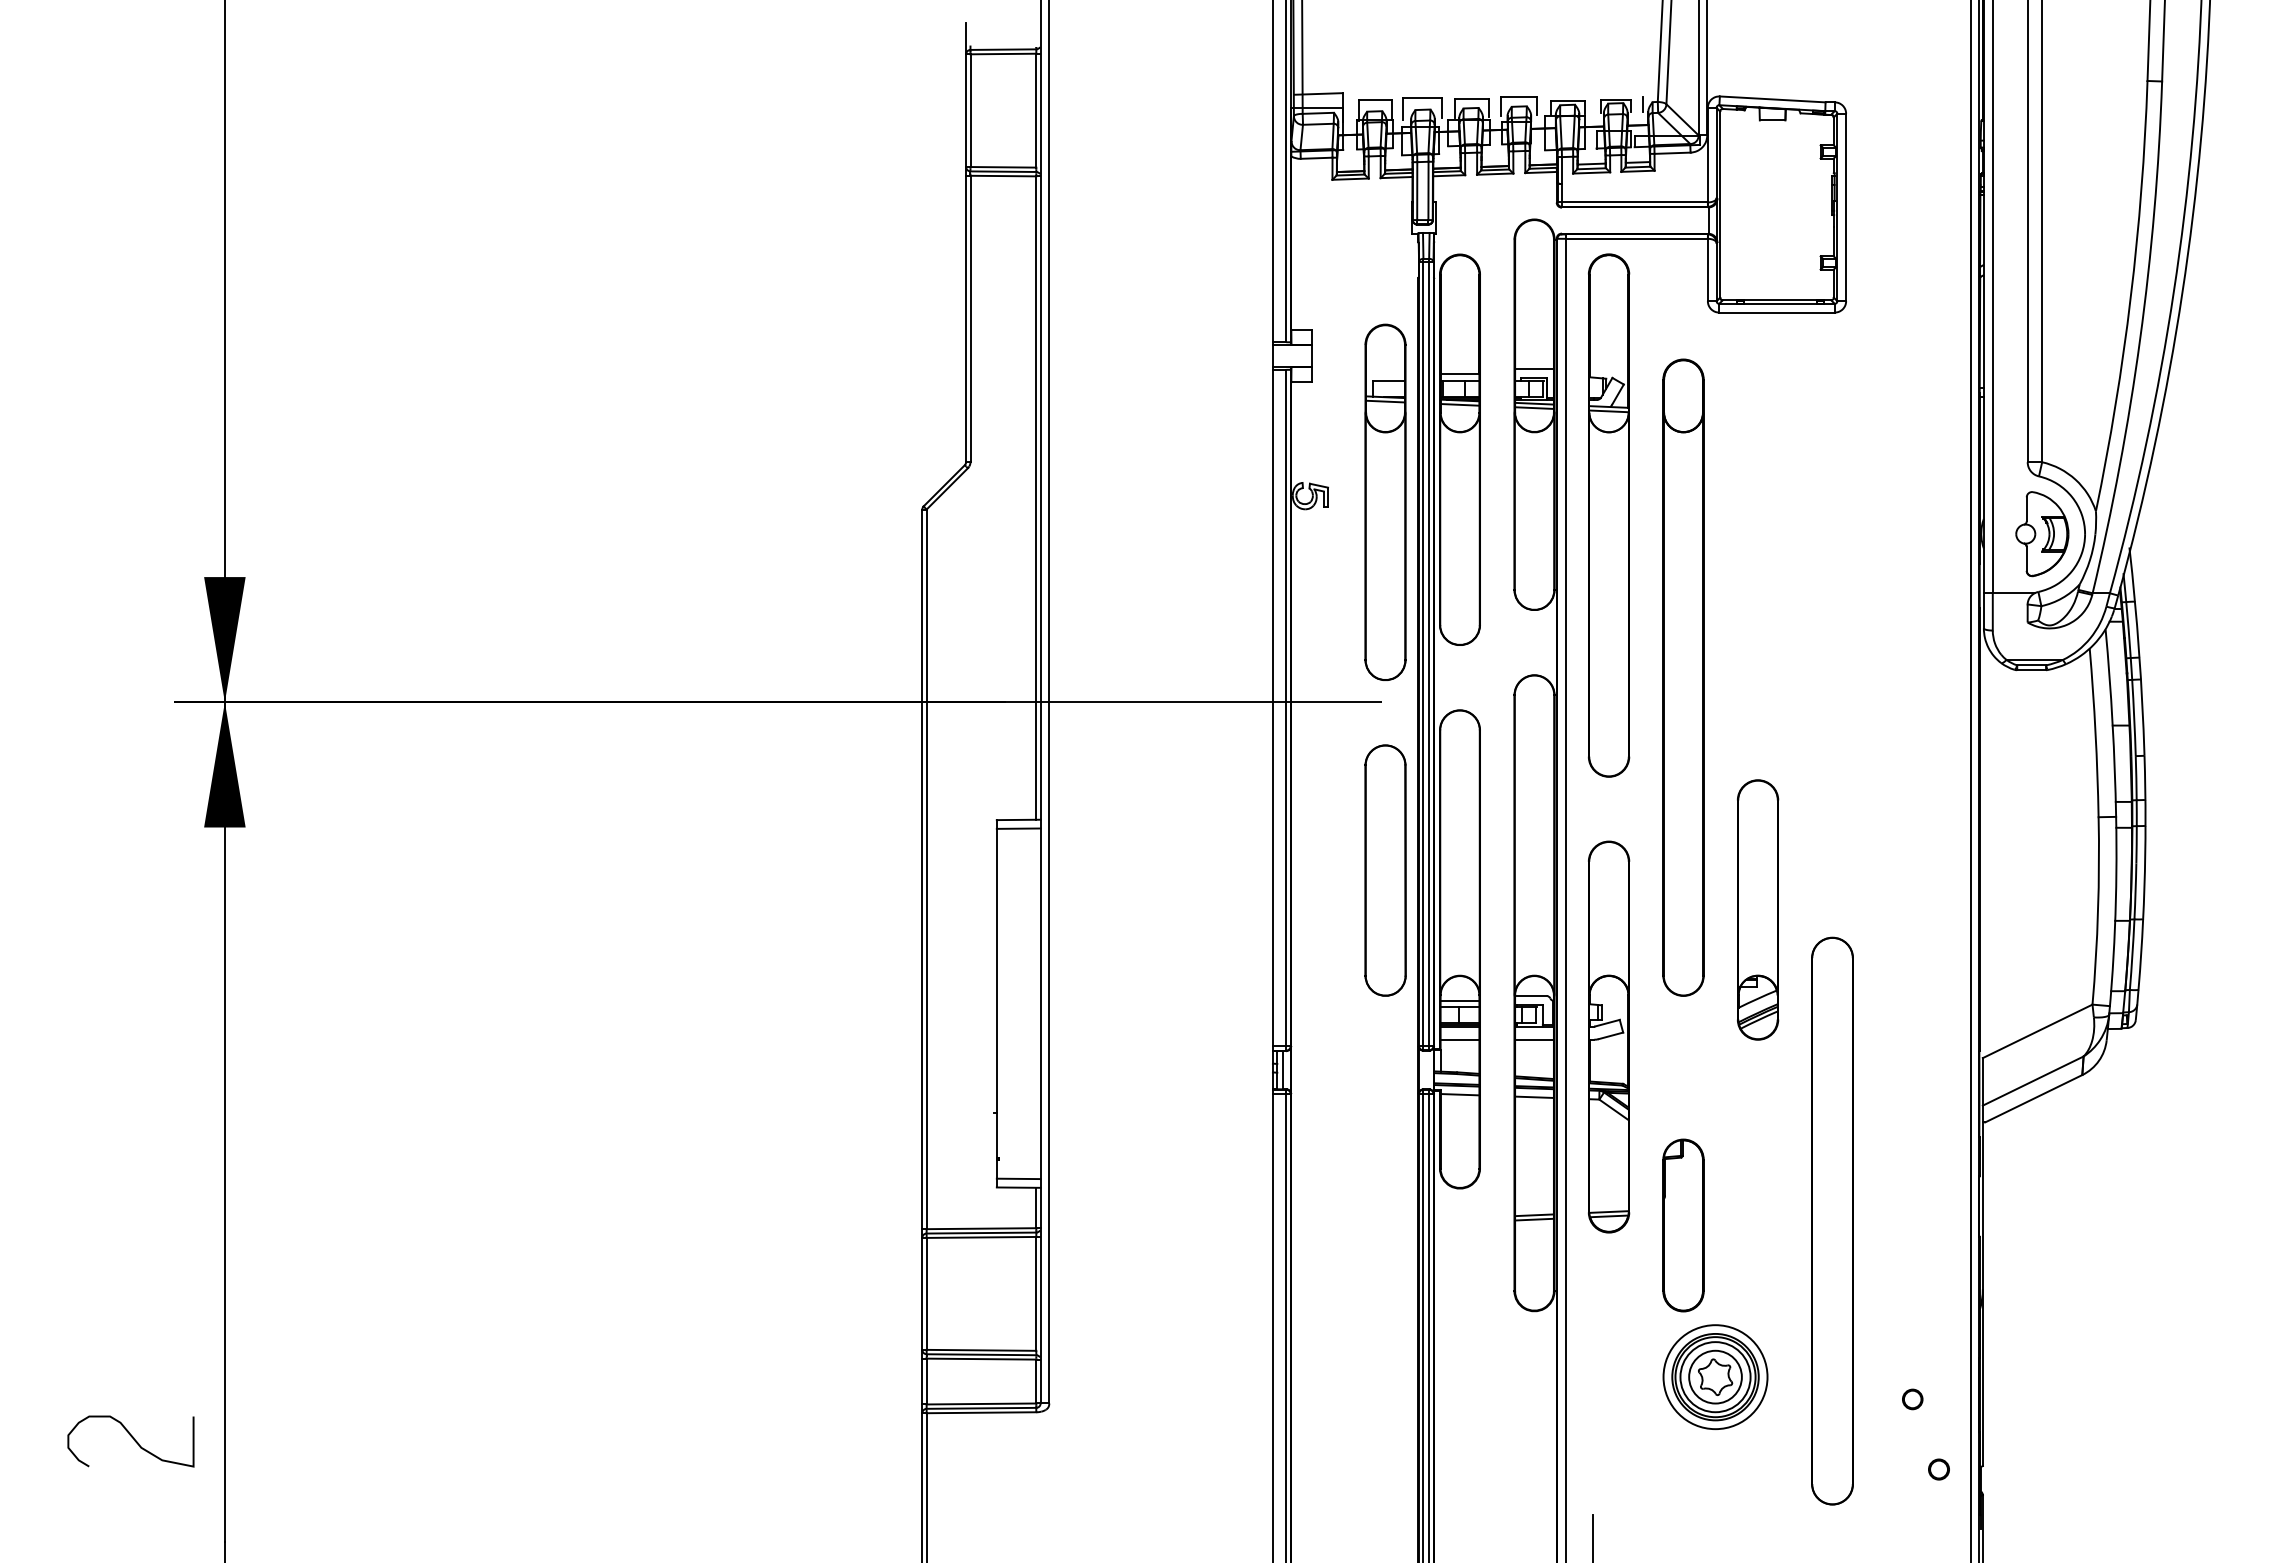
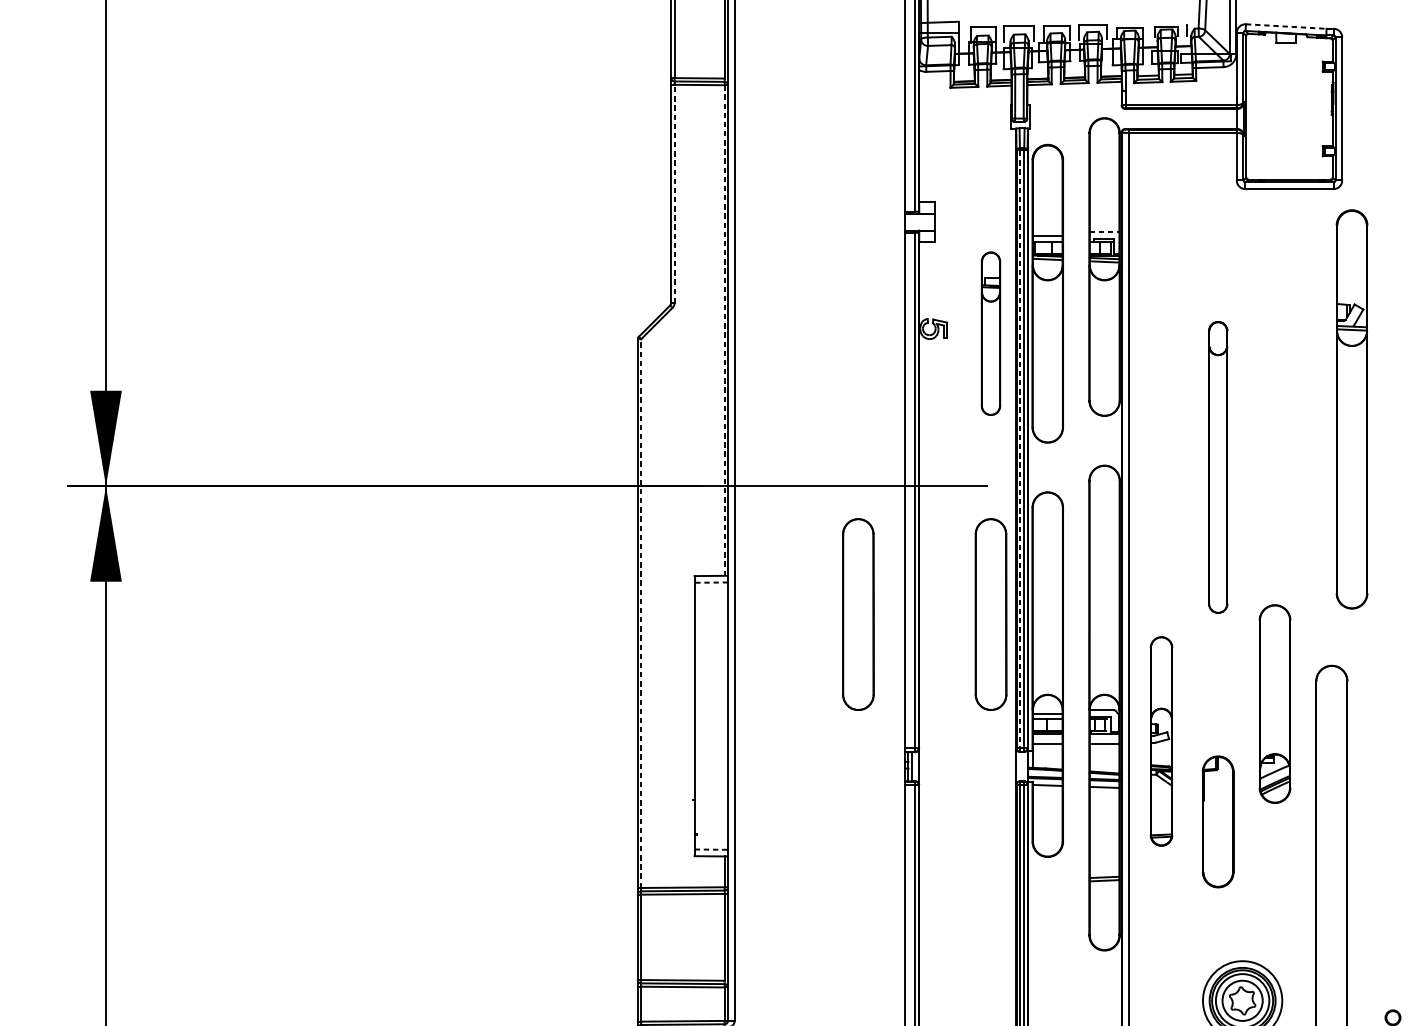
line: (1772, 99) -> (1286, 26), solid -> dashed
line: (970, 318) -> (674, 193), solid -> dashed
line: (1535, 369) -> (1105, 232), solid -> dashed
line: (1036, 498) -> (724, 330), solid -> dashed
part: (1385, 501) -> (990, 333), size x0.6
part: (1609, 515) -> (1352, 409), moved
line: (1423, 654) -> (1019, 449), solid -> dashed
part: (1683, 677) -> (1218, 467), size x0.6
line: (1018, 828) -> (711, 582), solid -> dashed
line: (926, 869) -> (640, 613), solid -> dashed
part: (1211, 870) -> (858, 614), added
part: (1758, 909) -> (1275, 703), moved
part: (1609, 1036) -> (1161, 741), size x0.7
line: (1018, 1178) -> (711, 849), solid -> dashed
part: (1683, 1225) -> (1218, 821), moved

